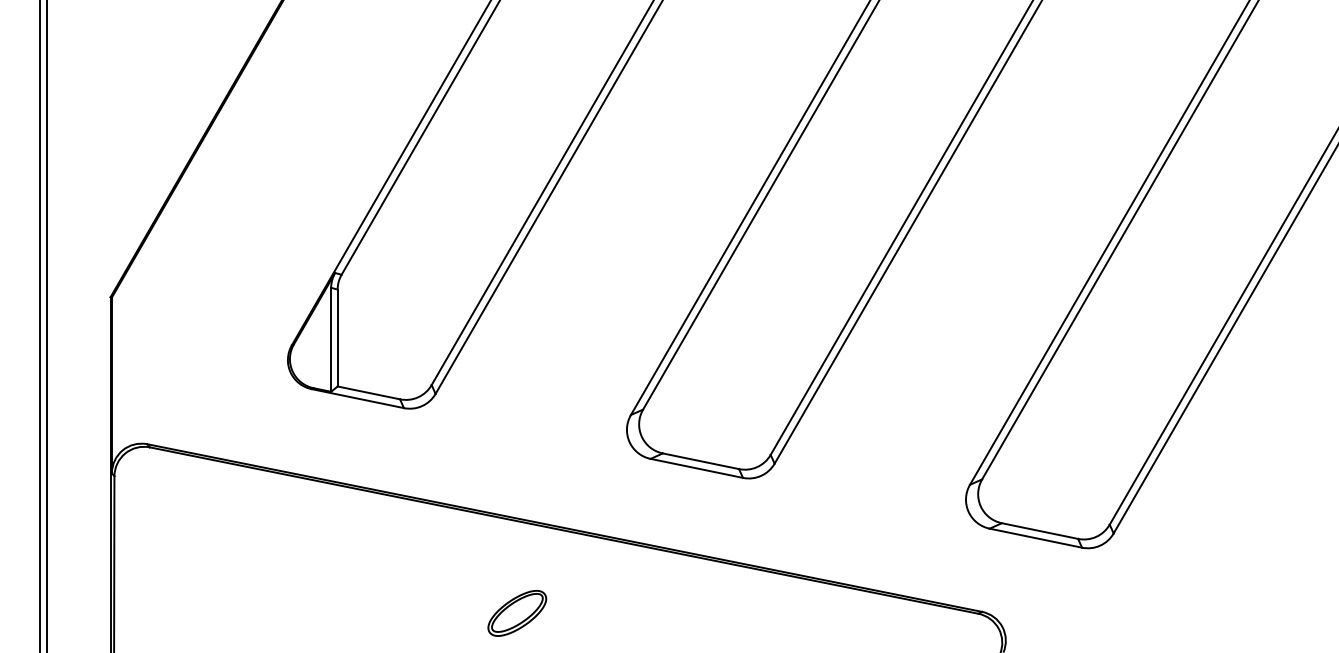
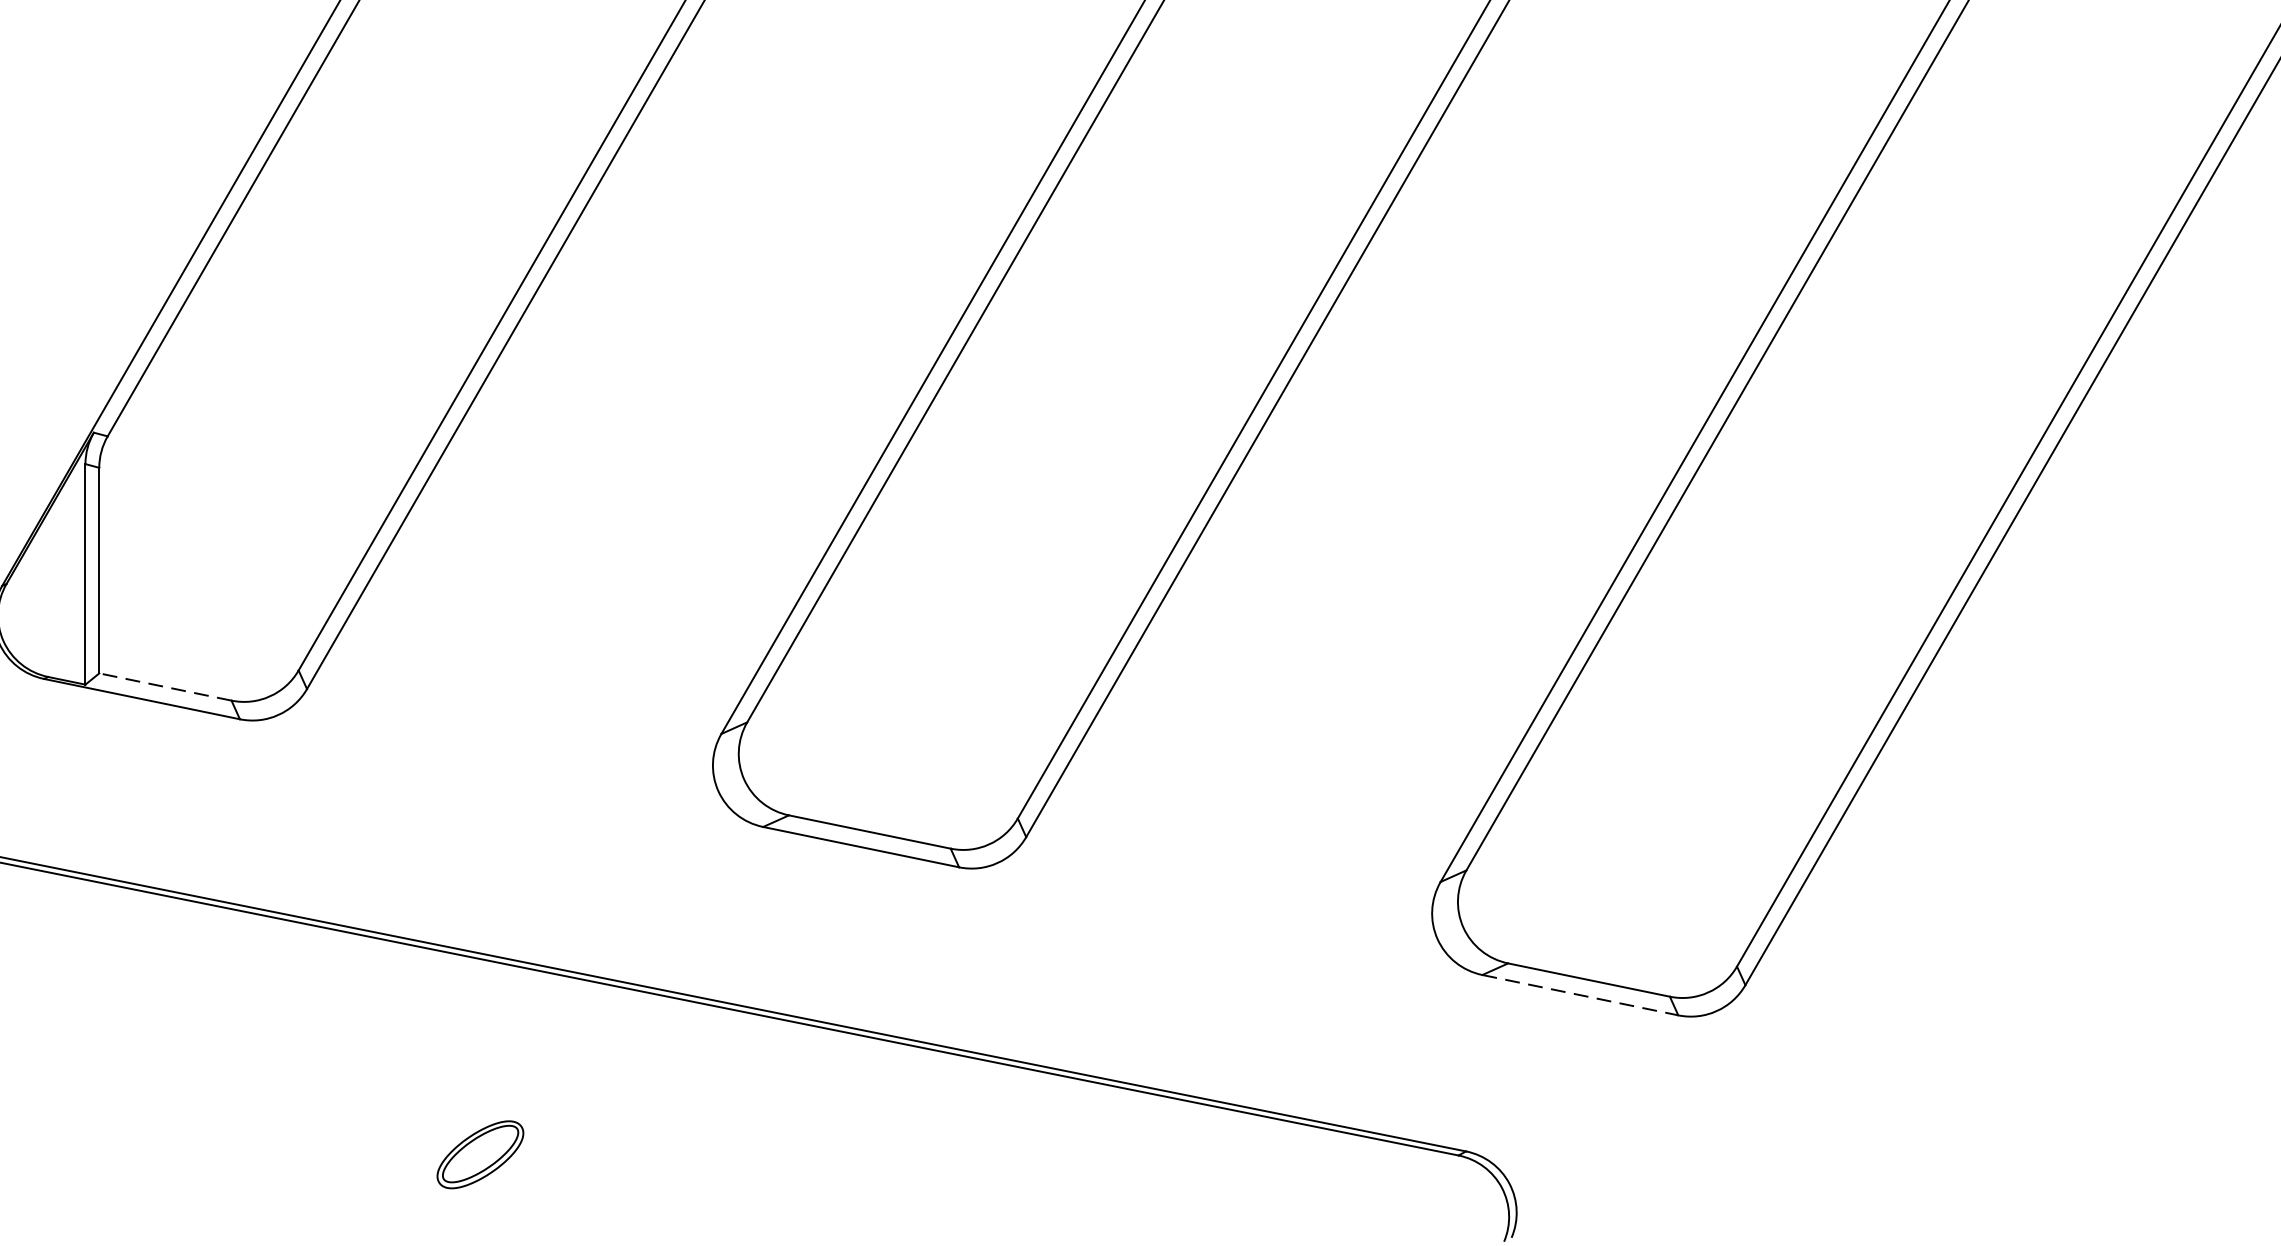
line: (368, 392) -> (164, 686), solid -> dashed
line: (1036, 538) -> (1581, 995), solid -> dashed
part: (517, 613) -> (480, 1154), size x0.7

